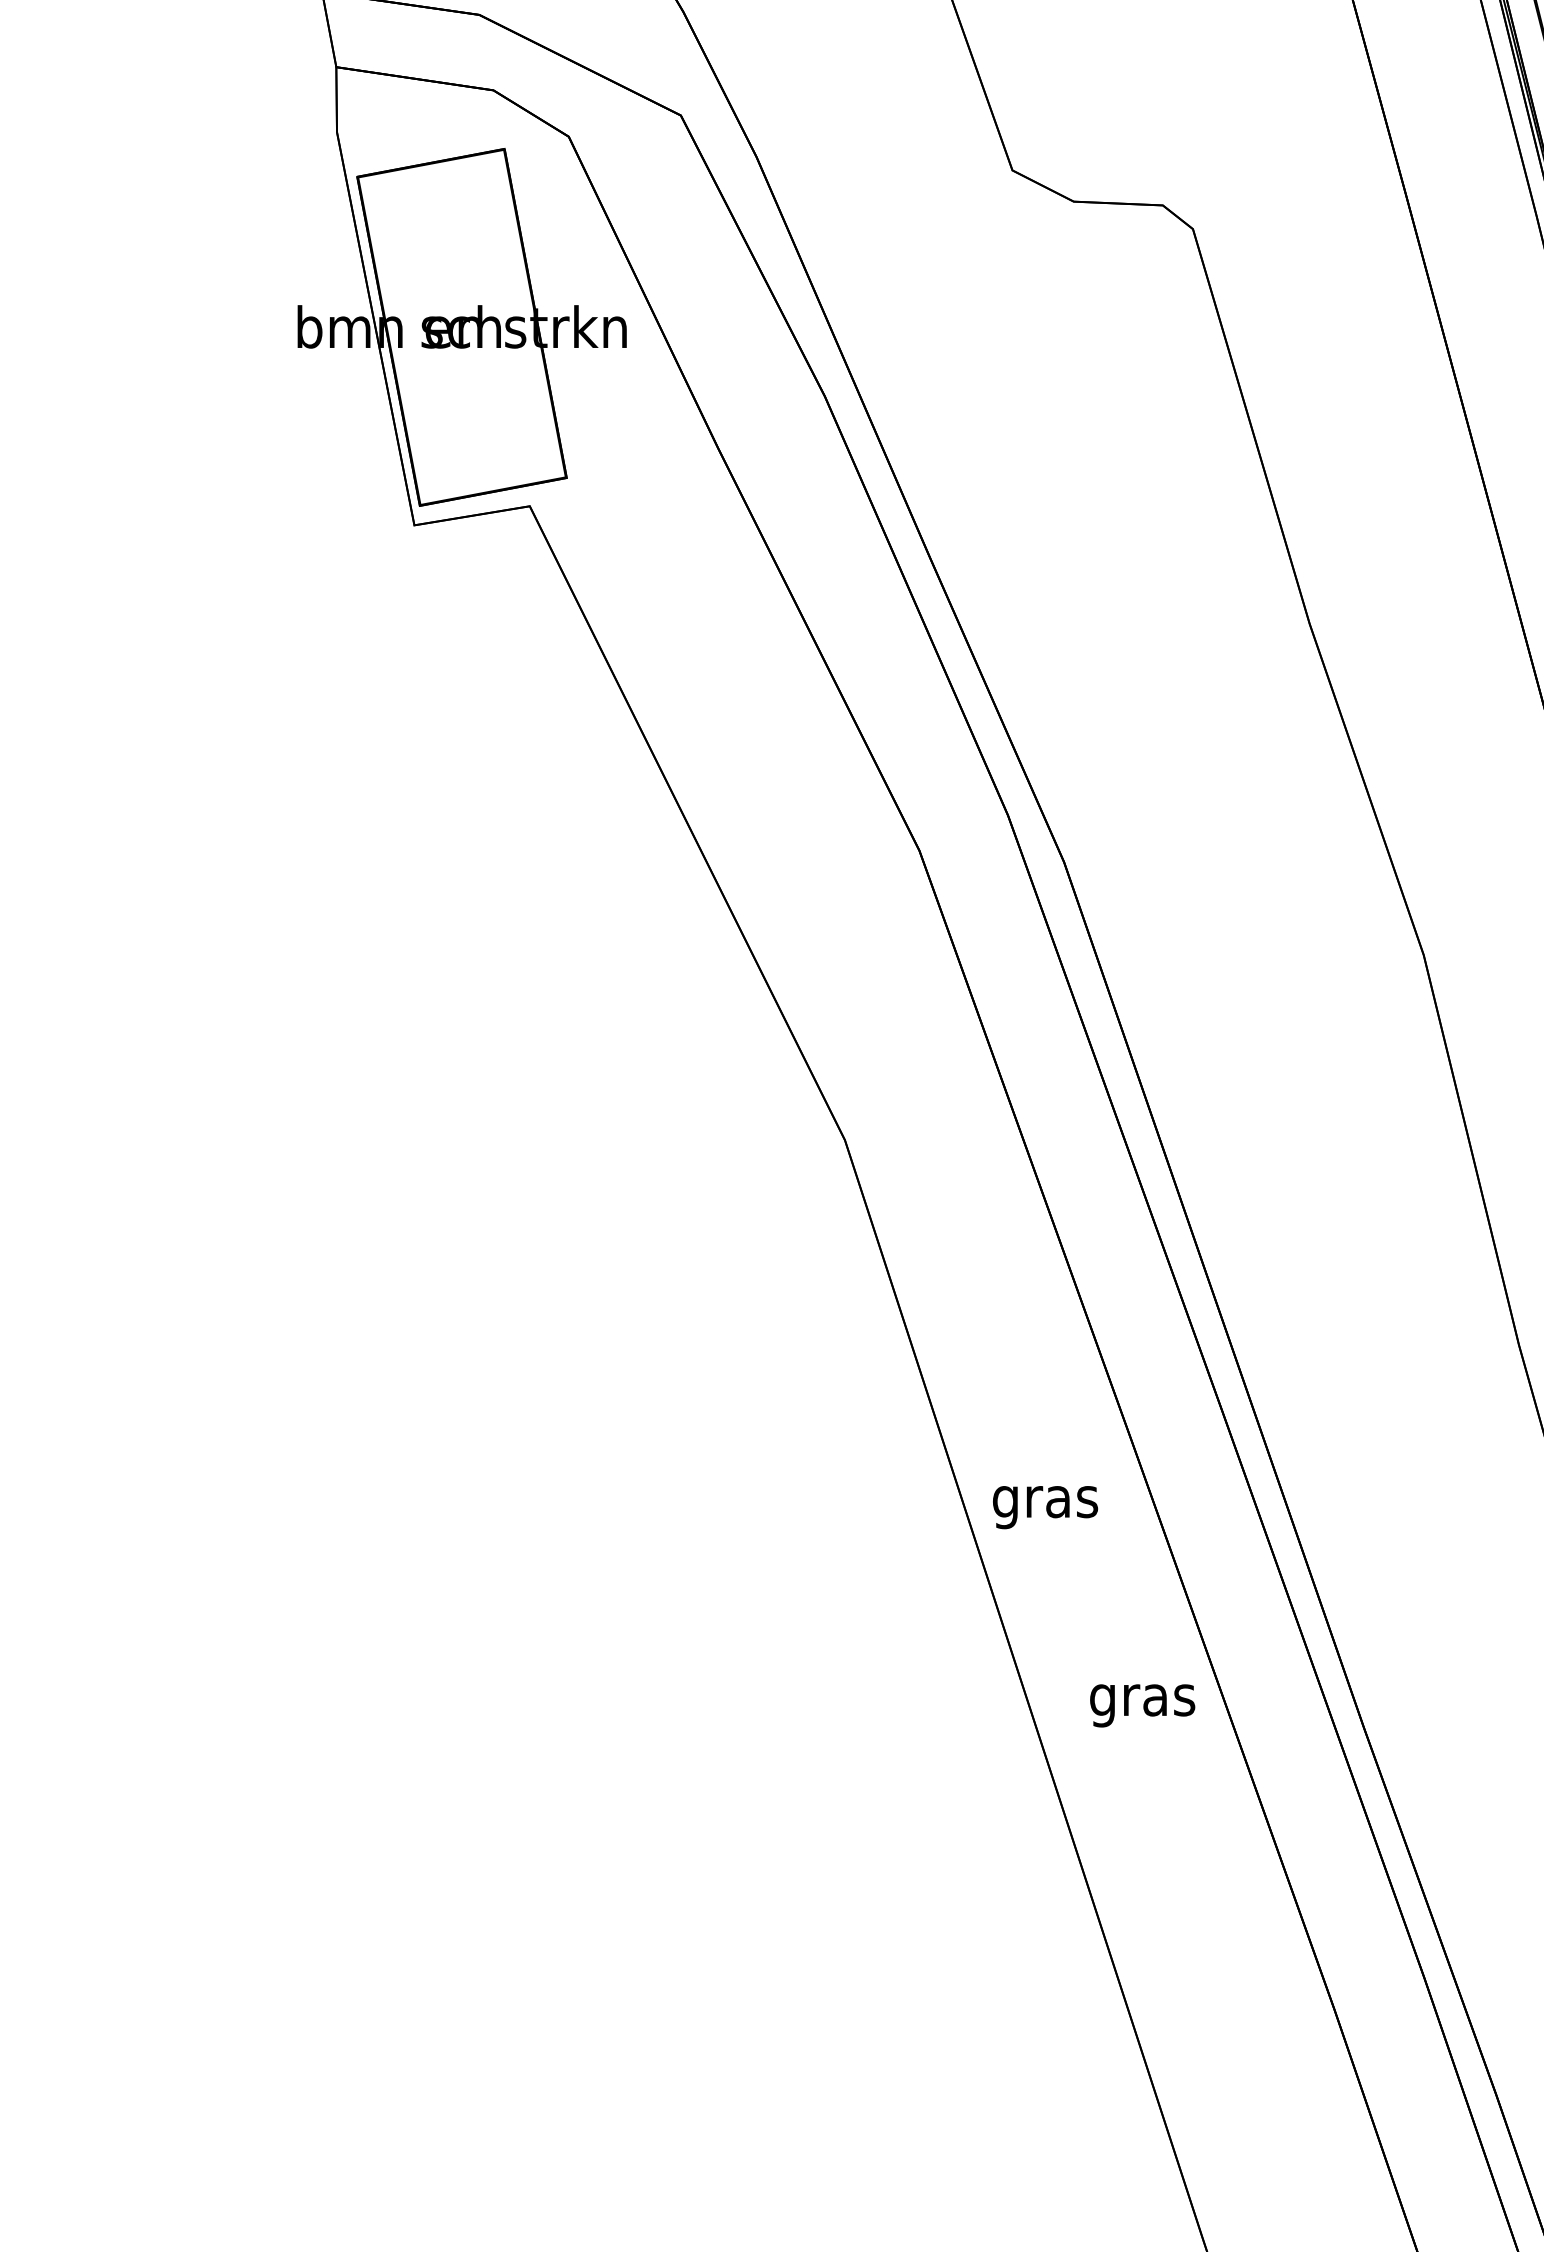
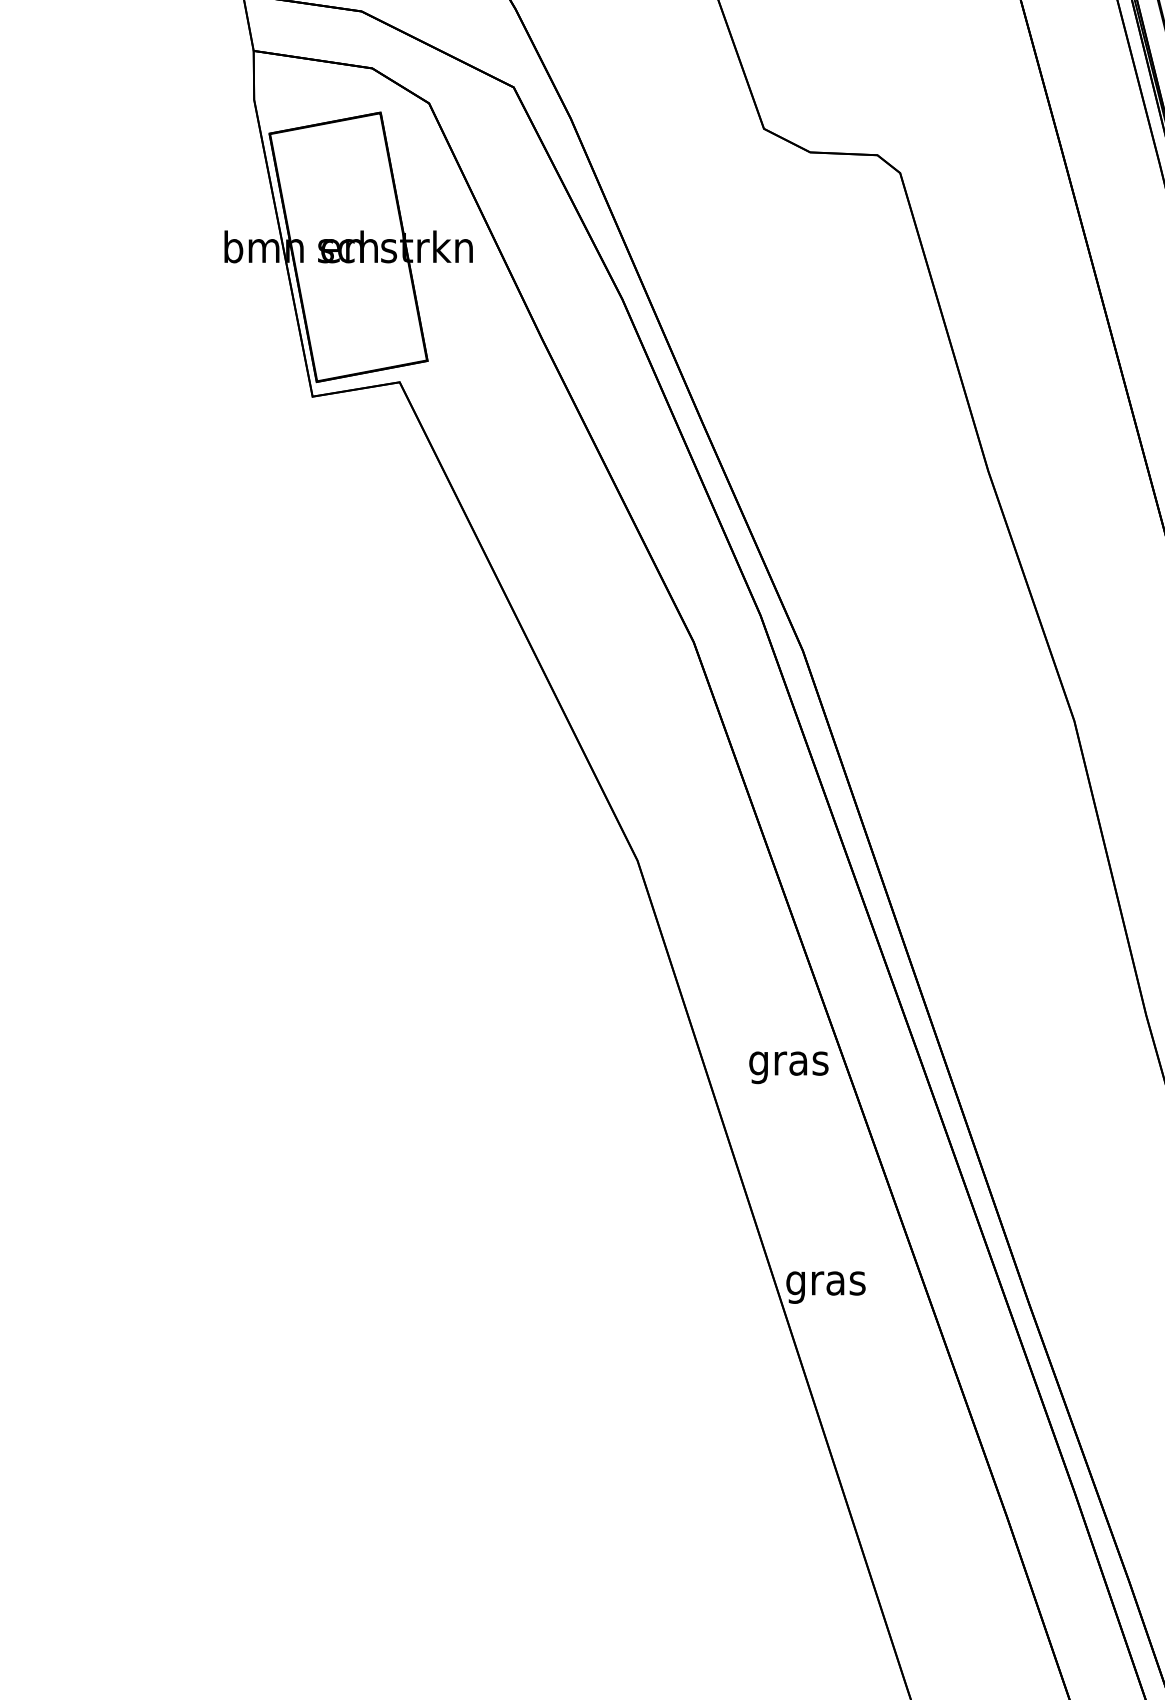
text: (1045, 1507) -> (788, 1067), moved
text: (1142, 1705) -> (825, 1287), moved

